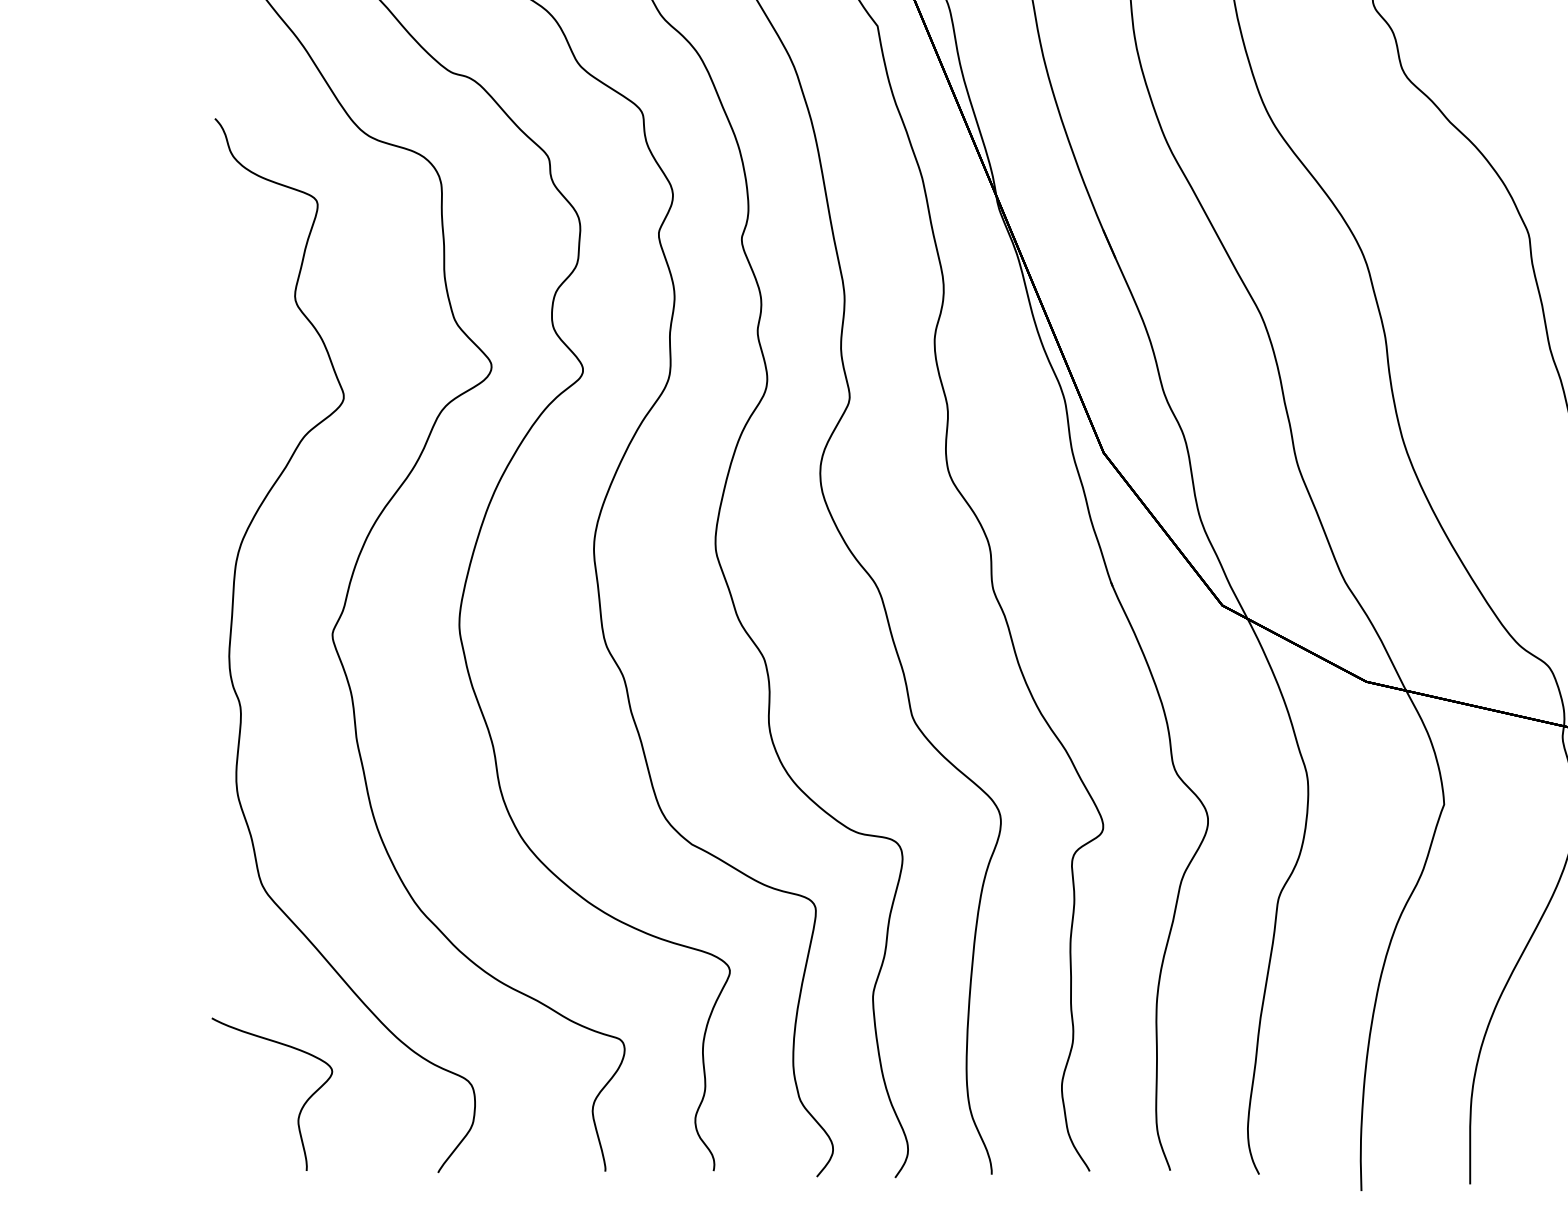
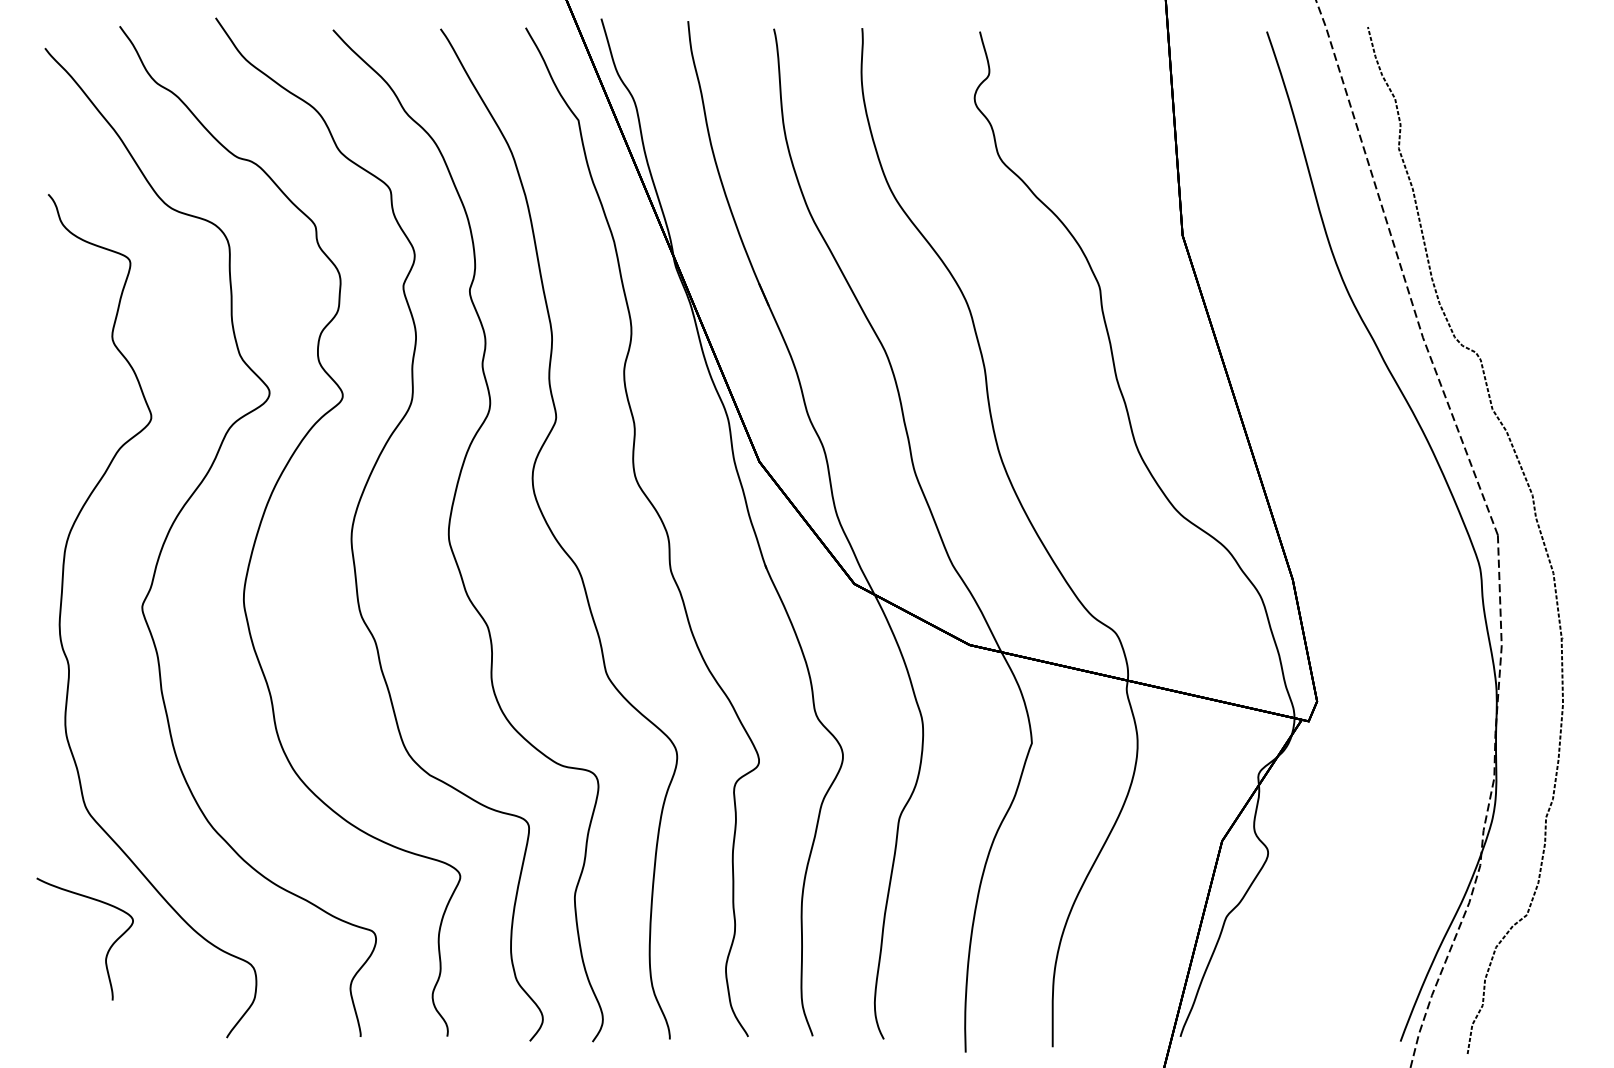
part: (301, 1107) -> (108, 949), moved

